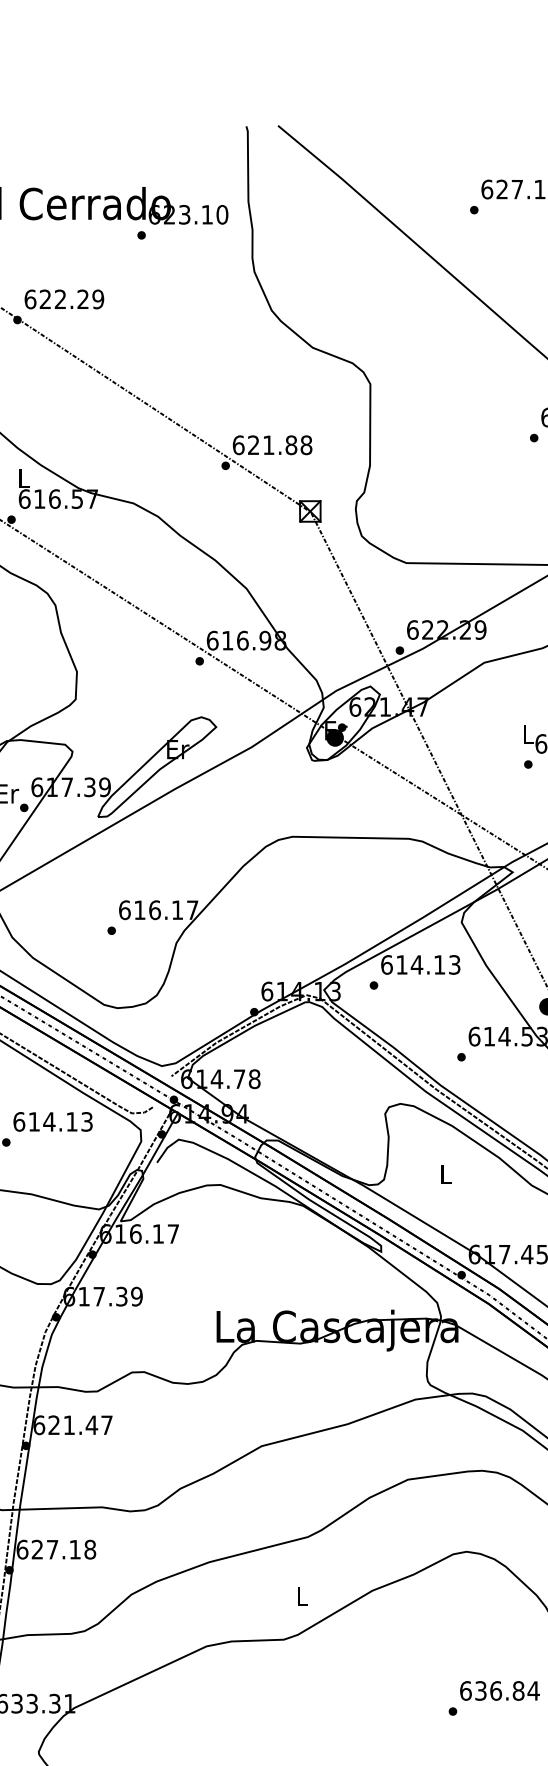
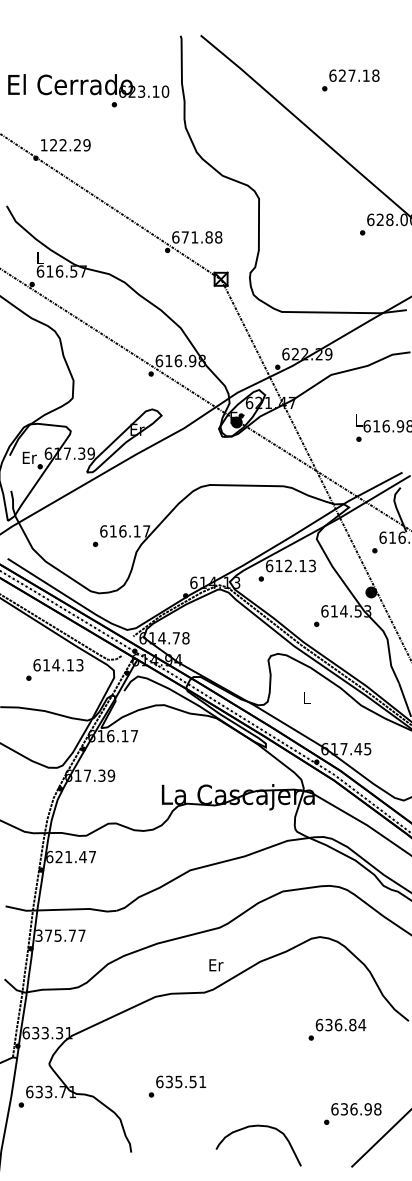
text: (29, 299) -> (43, 145), 622.29 -> 122.29
text: (252, 445) -> (184, 237), 621.88 -> 671.88
text: (416, 964) -> (288, 565), 614.13 -> 612.13
text: (56, 1549) -> (60, 935), 627.18 -> 375.77
text: (303, 1596) -> (216, 965), L -> Er

